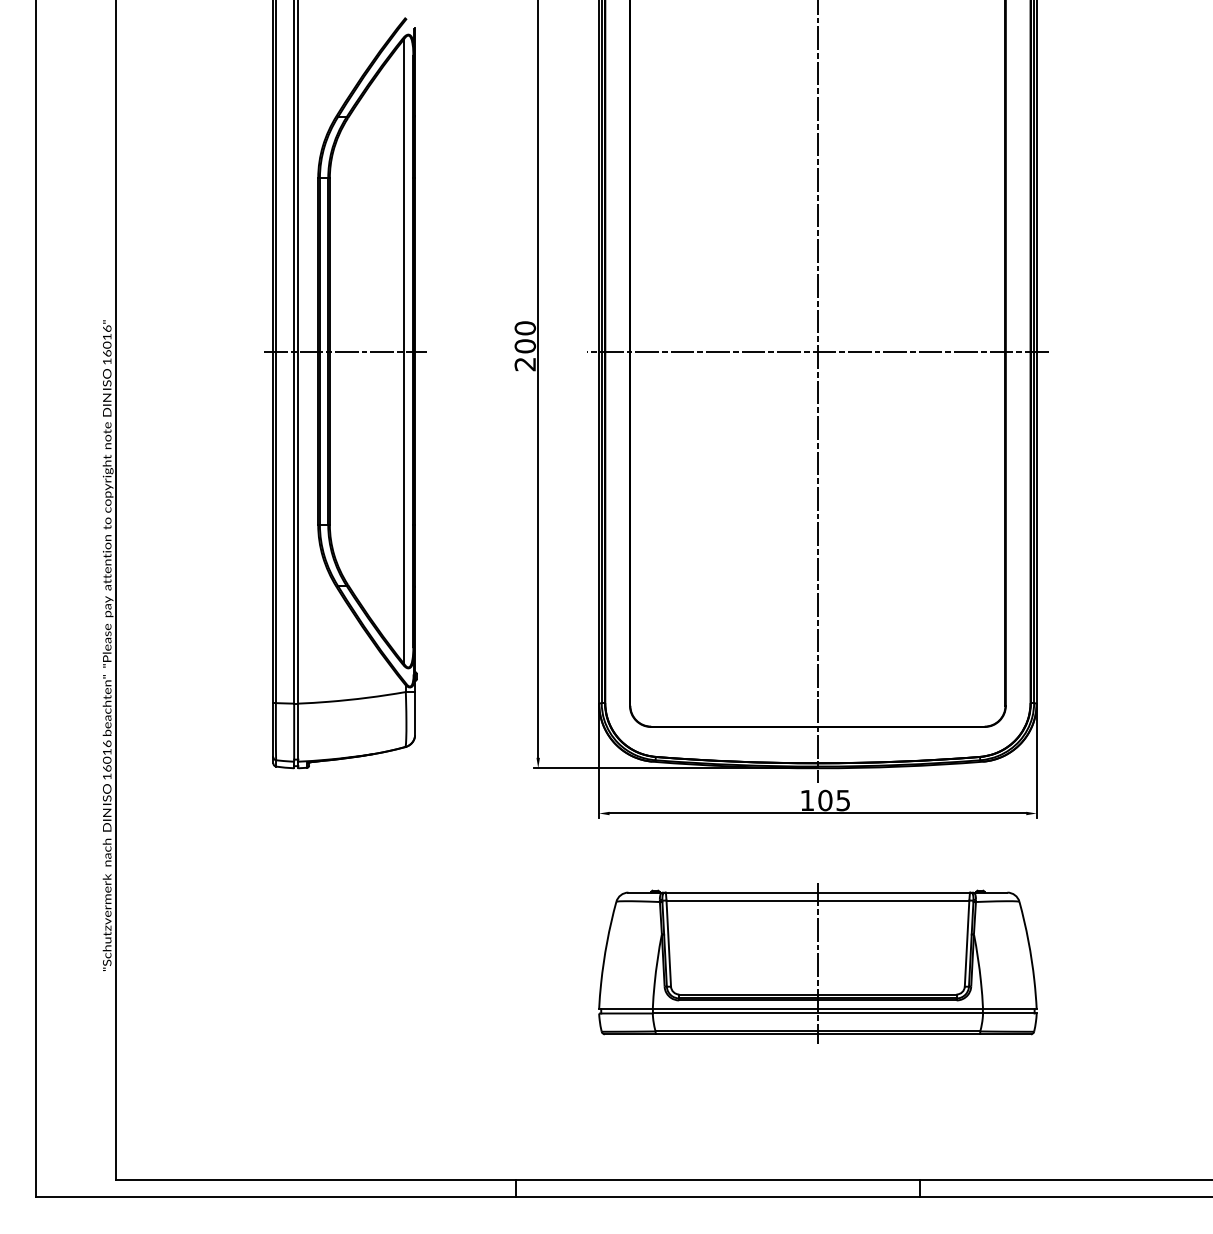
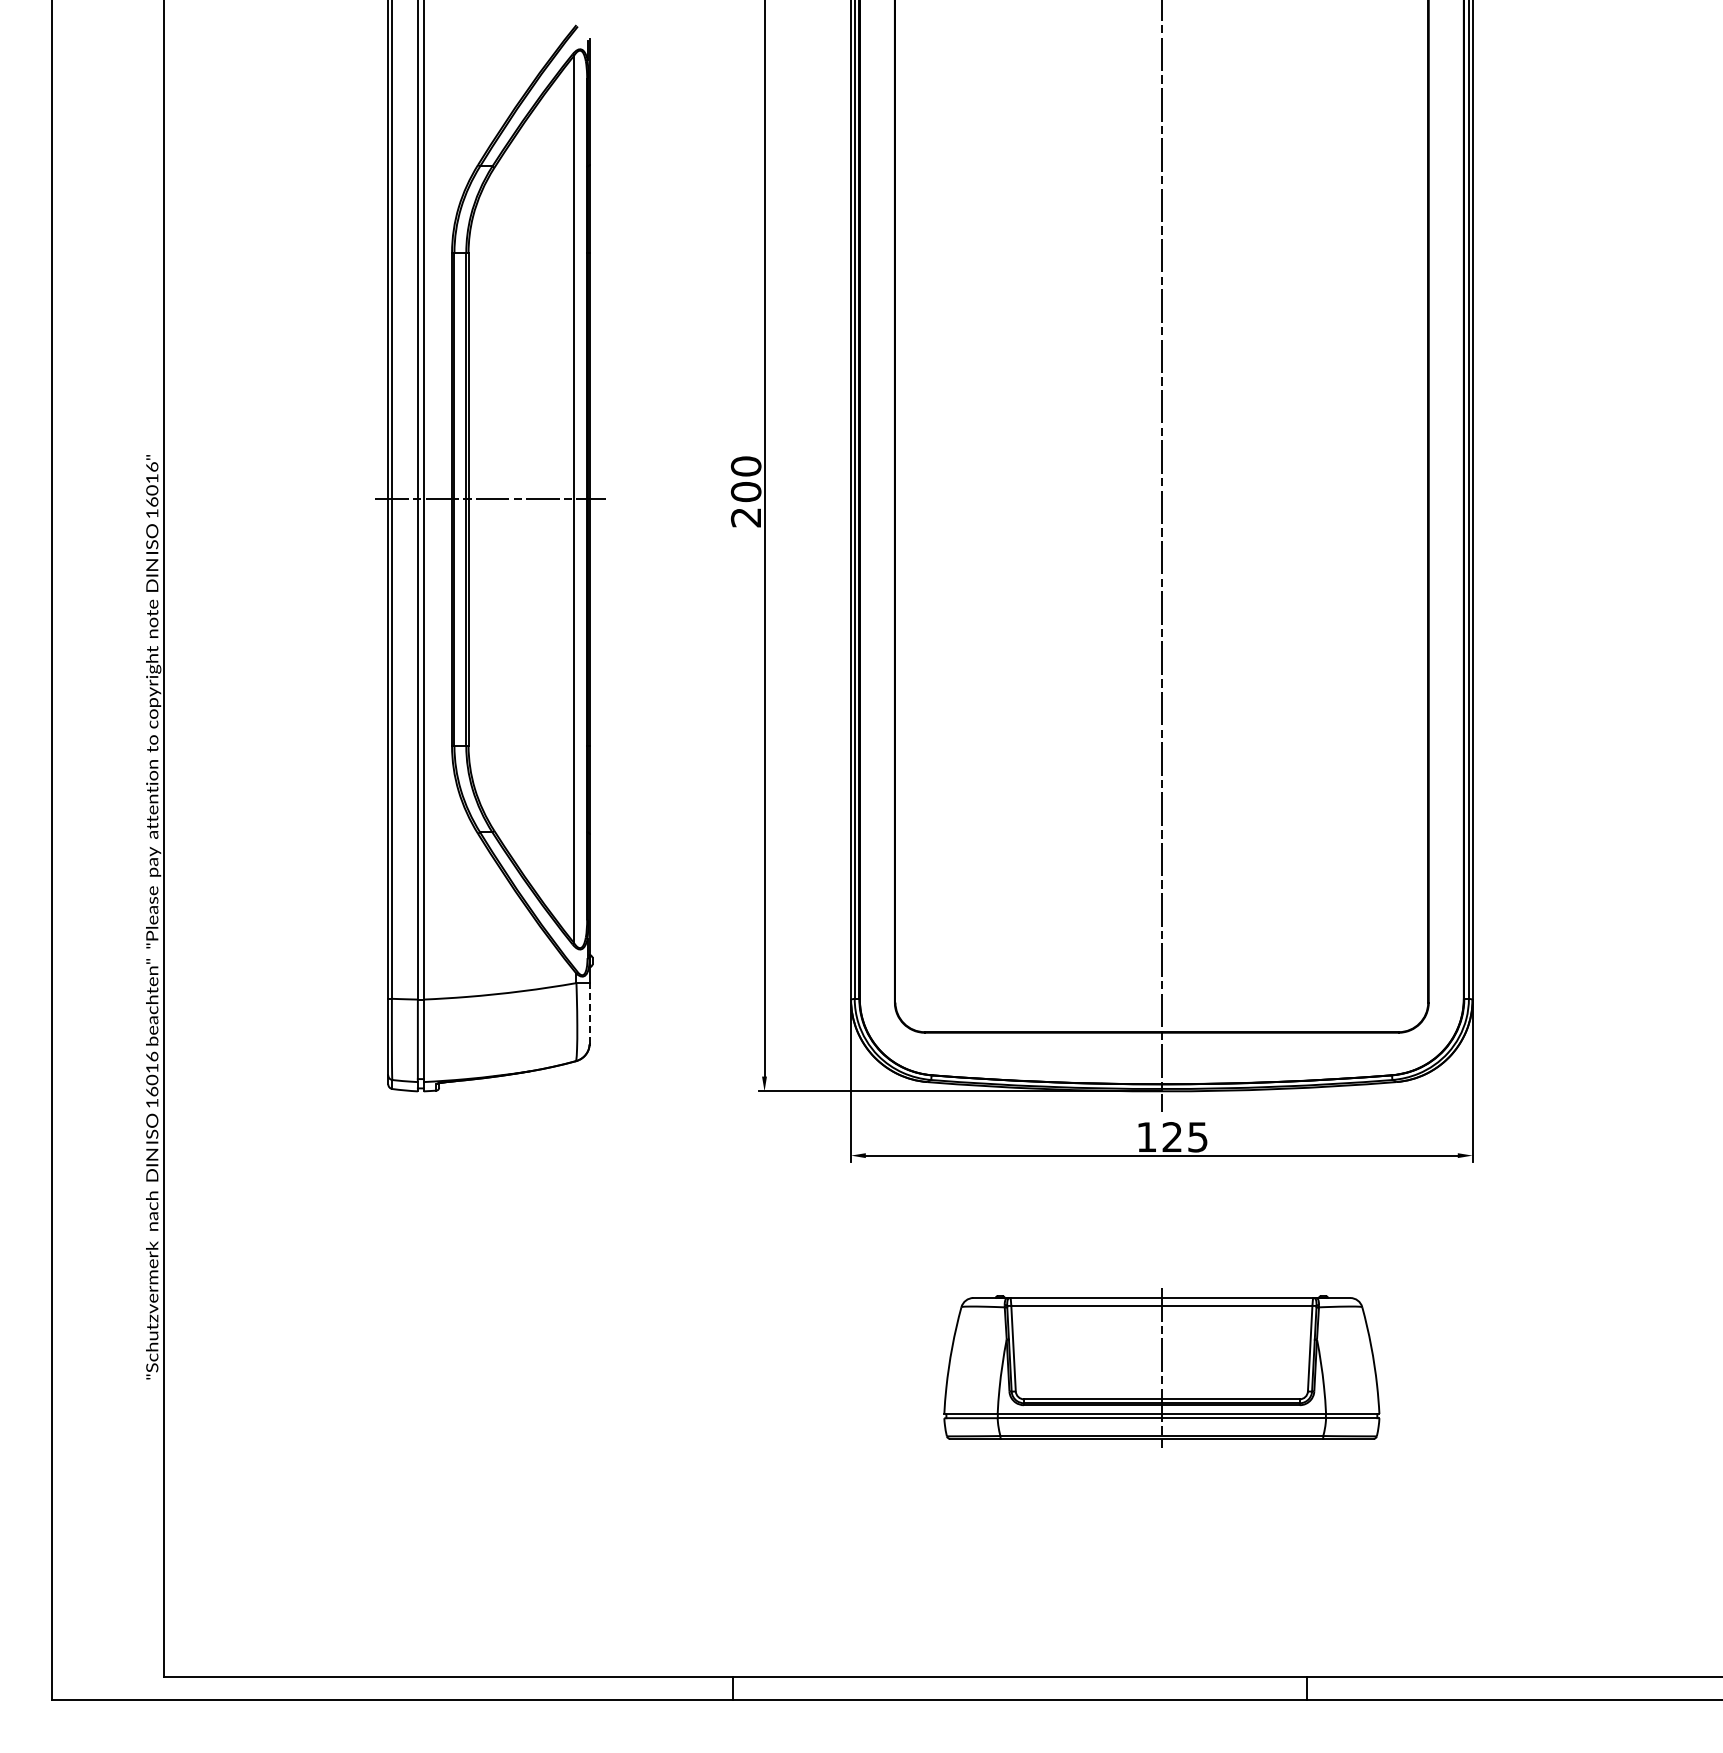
line: (817, 351) -> (1161, 499), removed
line: (415, 713) -> (589, 1013), solid -> dashed
text: (825, 800) -> (1172, 1137), 105 -> 125
part: (817, 962) -> (1161, 1367), size x0.7

